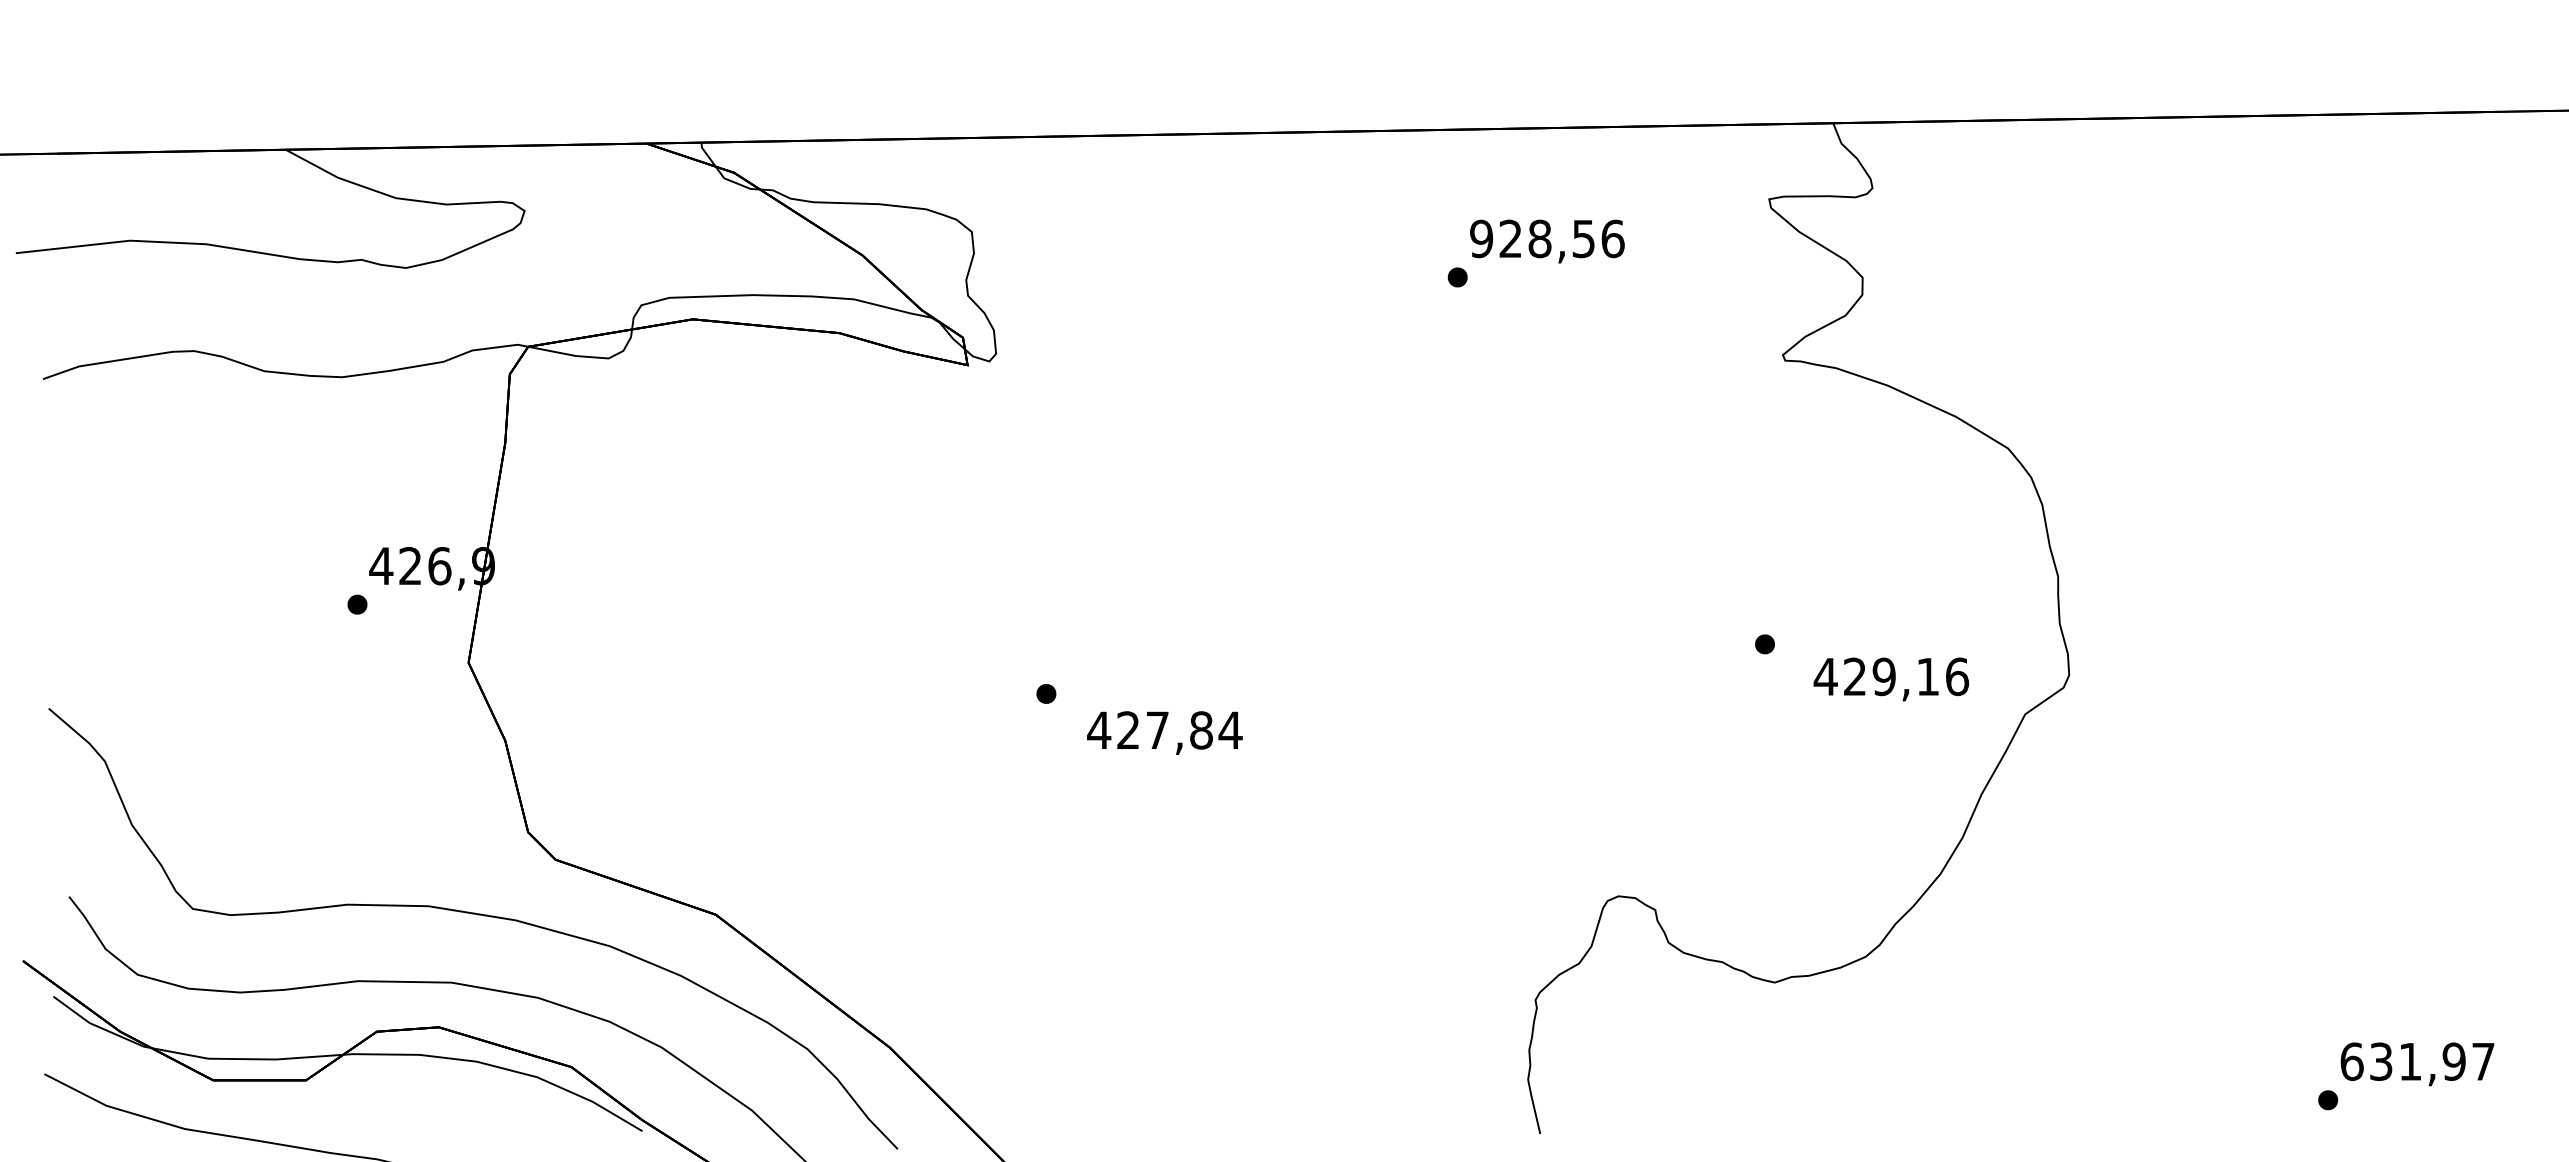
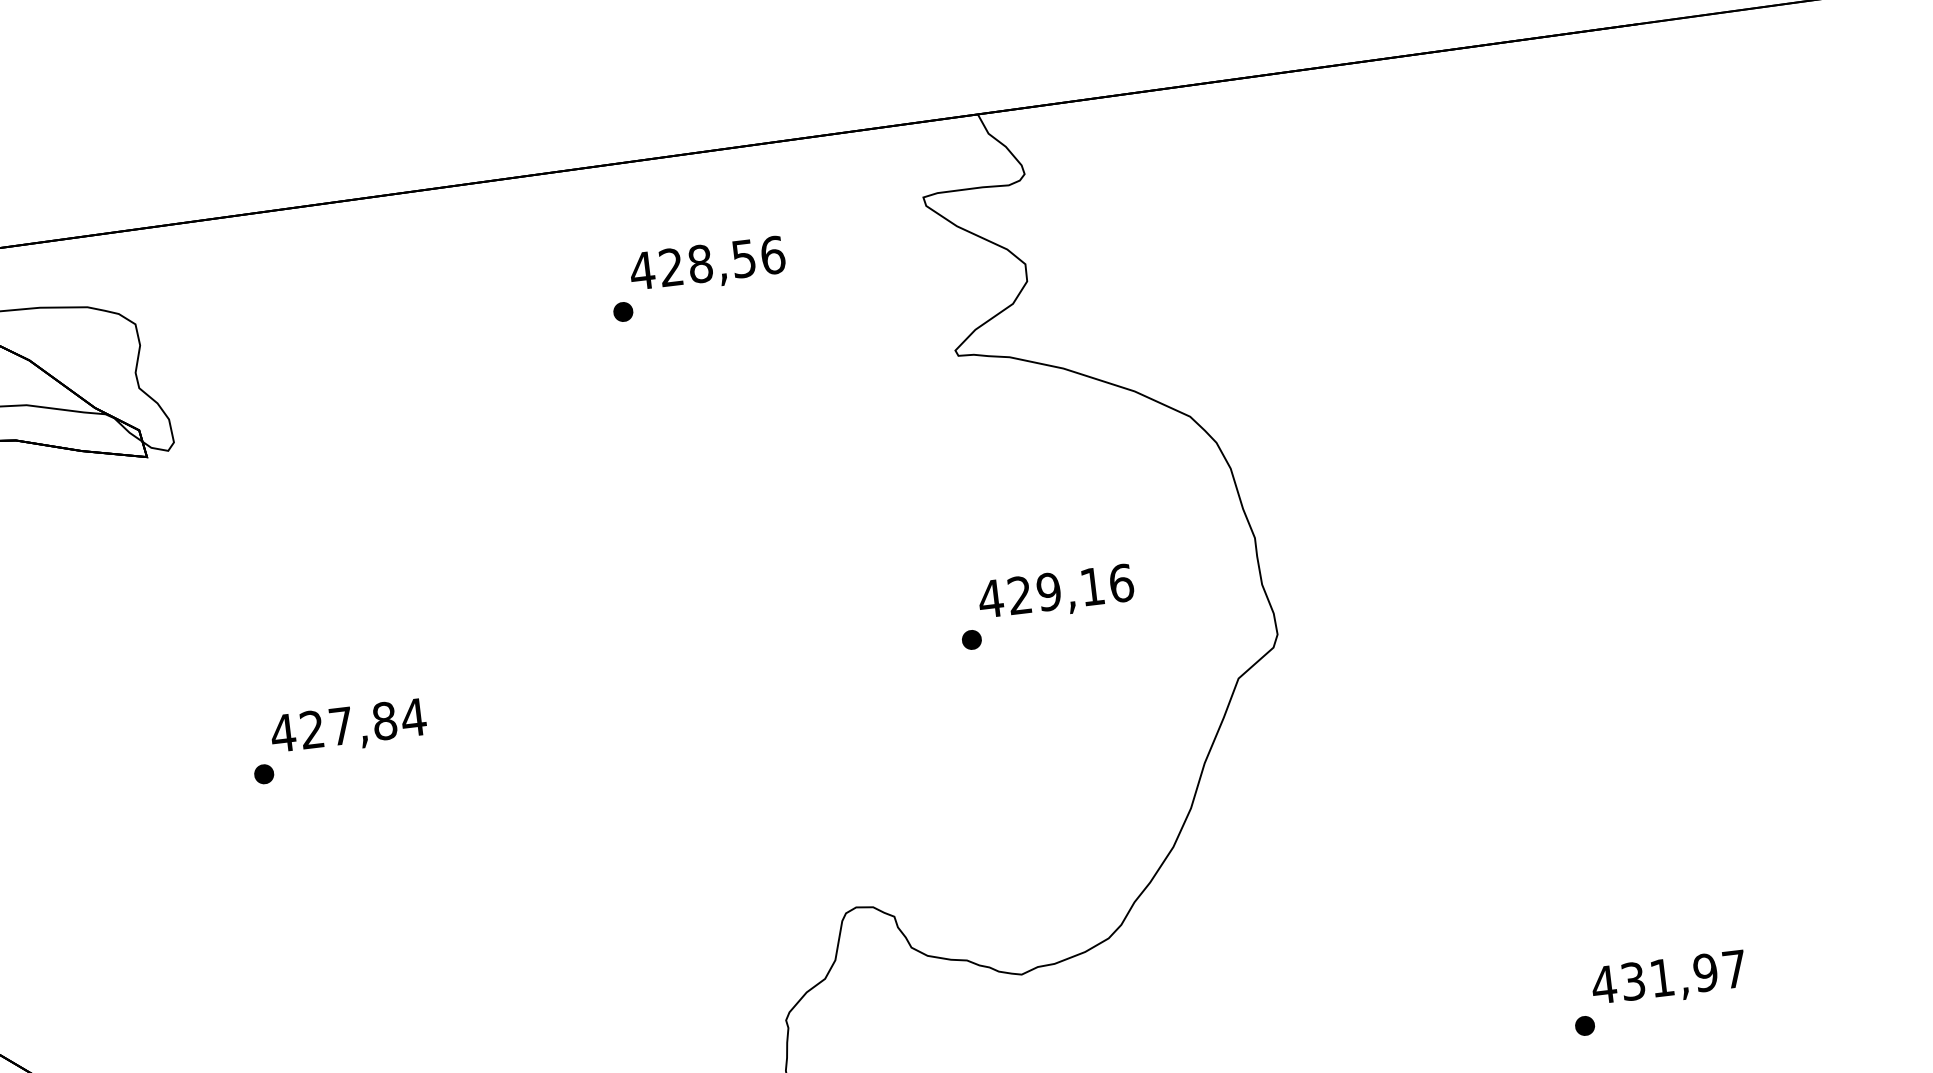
text: (1481, 238) -> (642, 270), 928,56 -> 428,56
text: (1891, 679) -> (1056, 593), moved
text: (1164, 732) -> (348, 727), moved
text: (2351, 1061) -> (1603, 984), 631,97 -> 431,97

